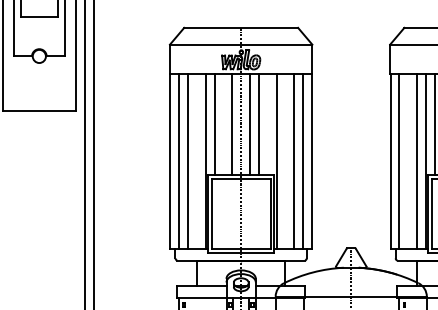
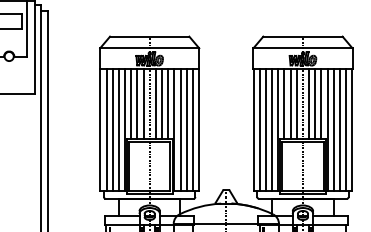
line: (223, 123) -> (137, 103), added
line: (268, 123) -> (168, 103), added
line: (196, 161) -> (118, 129), added
line: (285, 161) -> (180, 129), added
line: (407, 161) -> (265, 129), added

